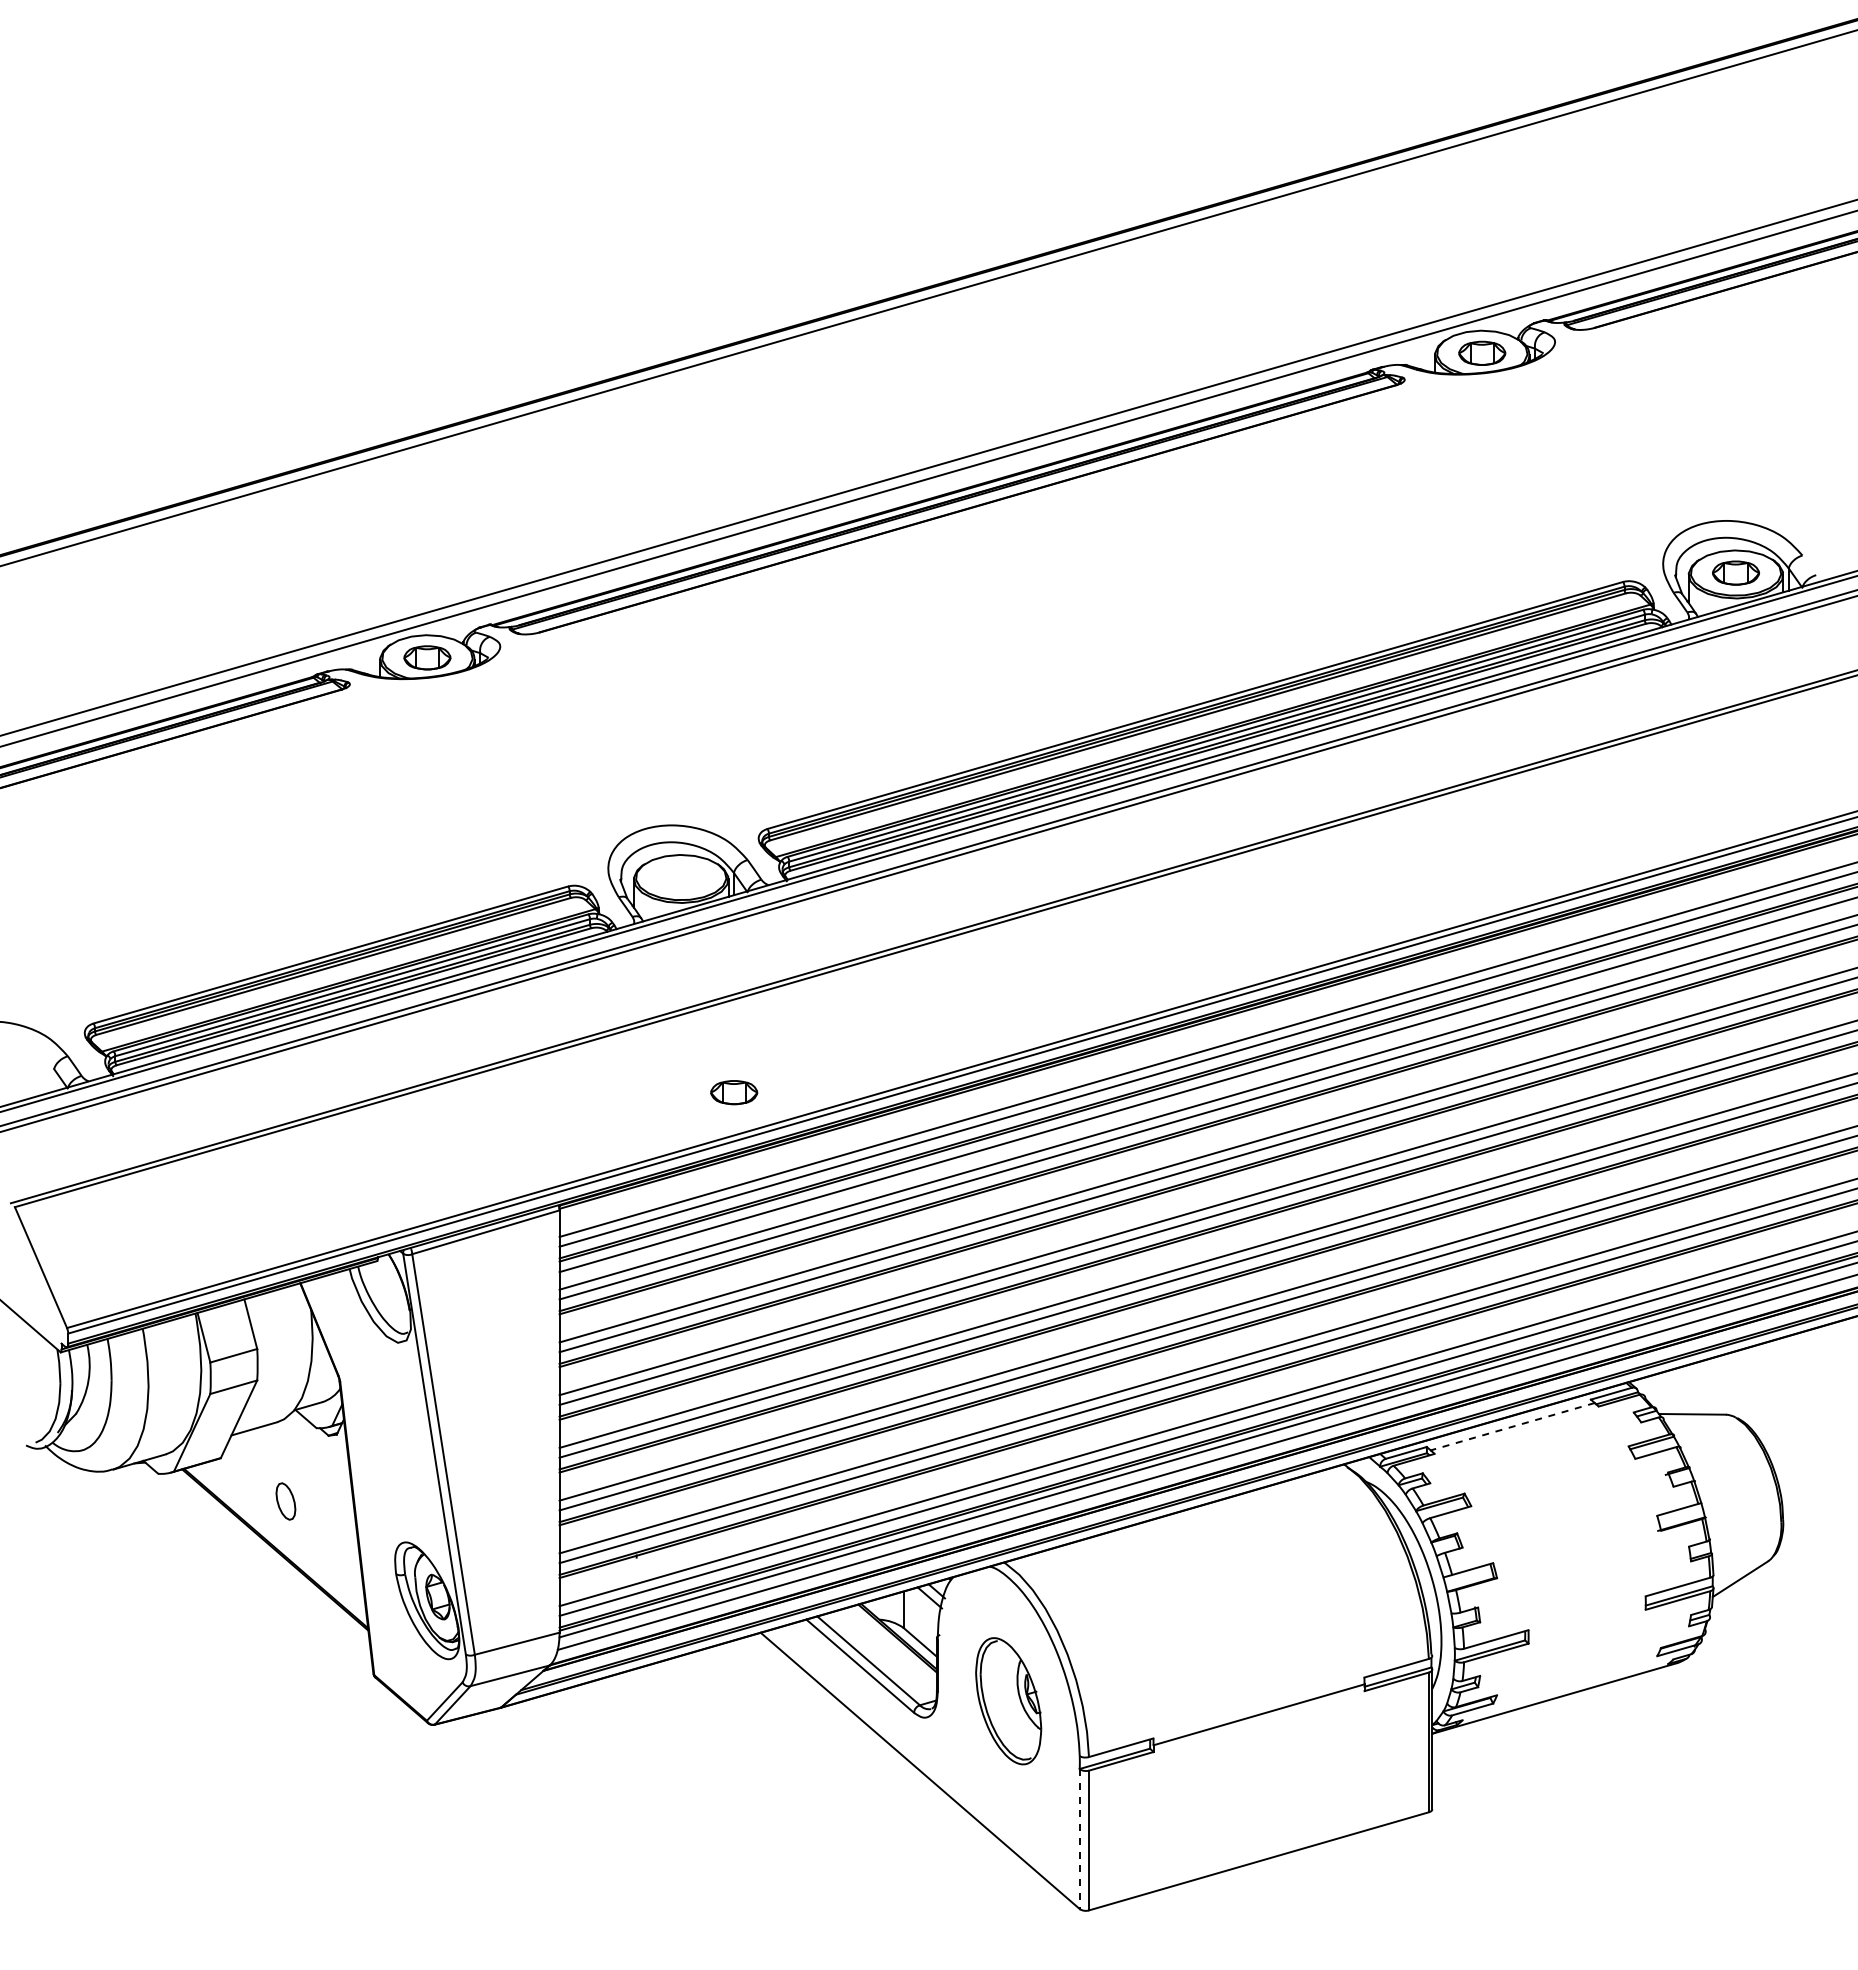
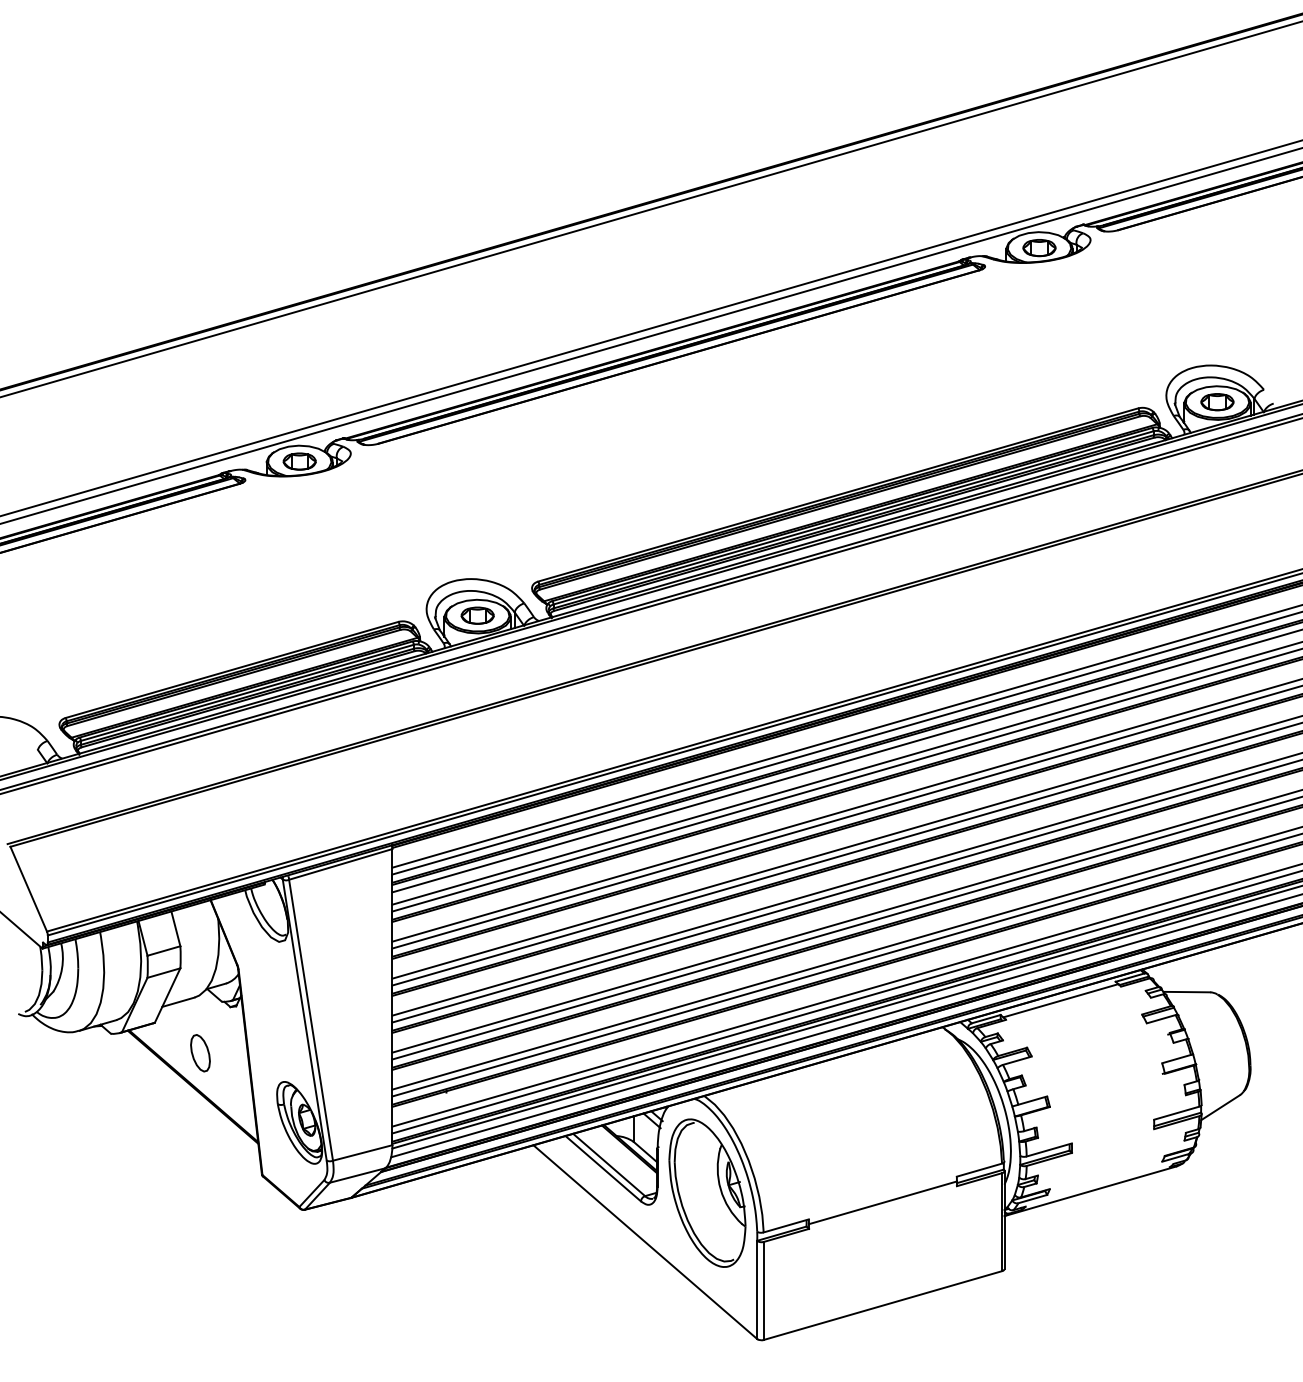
part: (734, 1092) -> (477, 615), moved
line: (1512, 1426) -> (1060, 1000), dashed -> solid
part: (285, 1501) -> (200, 1053), size x1.43
part: (1008, 1701) -> (707, 1193), size x1.67
line: (1079, 1839) -> (757, 1290), dashed -> solid

